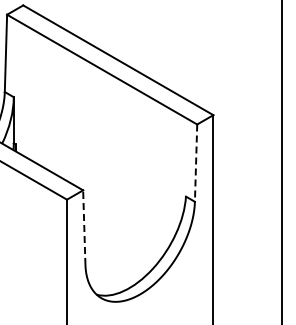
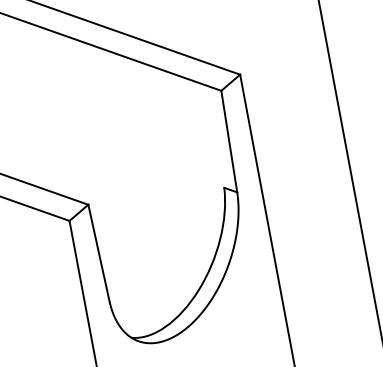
line: (196, 163) -> (229, 141), dashed -> solid
line: (84, 227) -> (99, 253), dashed -> solid

